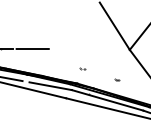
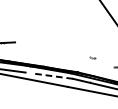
line: (32, 49) -> (33, 42), removed
part: (82, 68) -> (92, 57), moved
line: (50, 86) -> (52, 76), solid -> dashed

